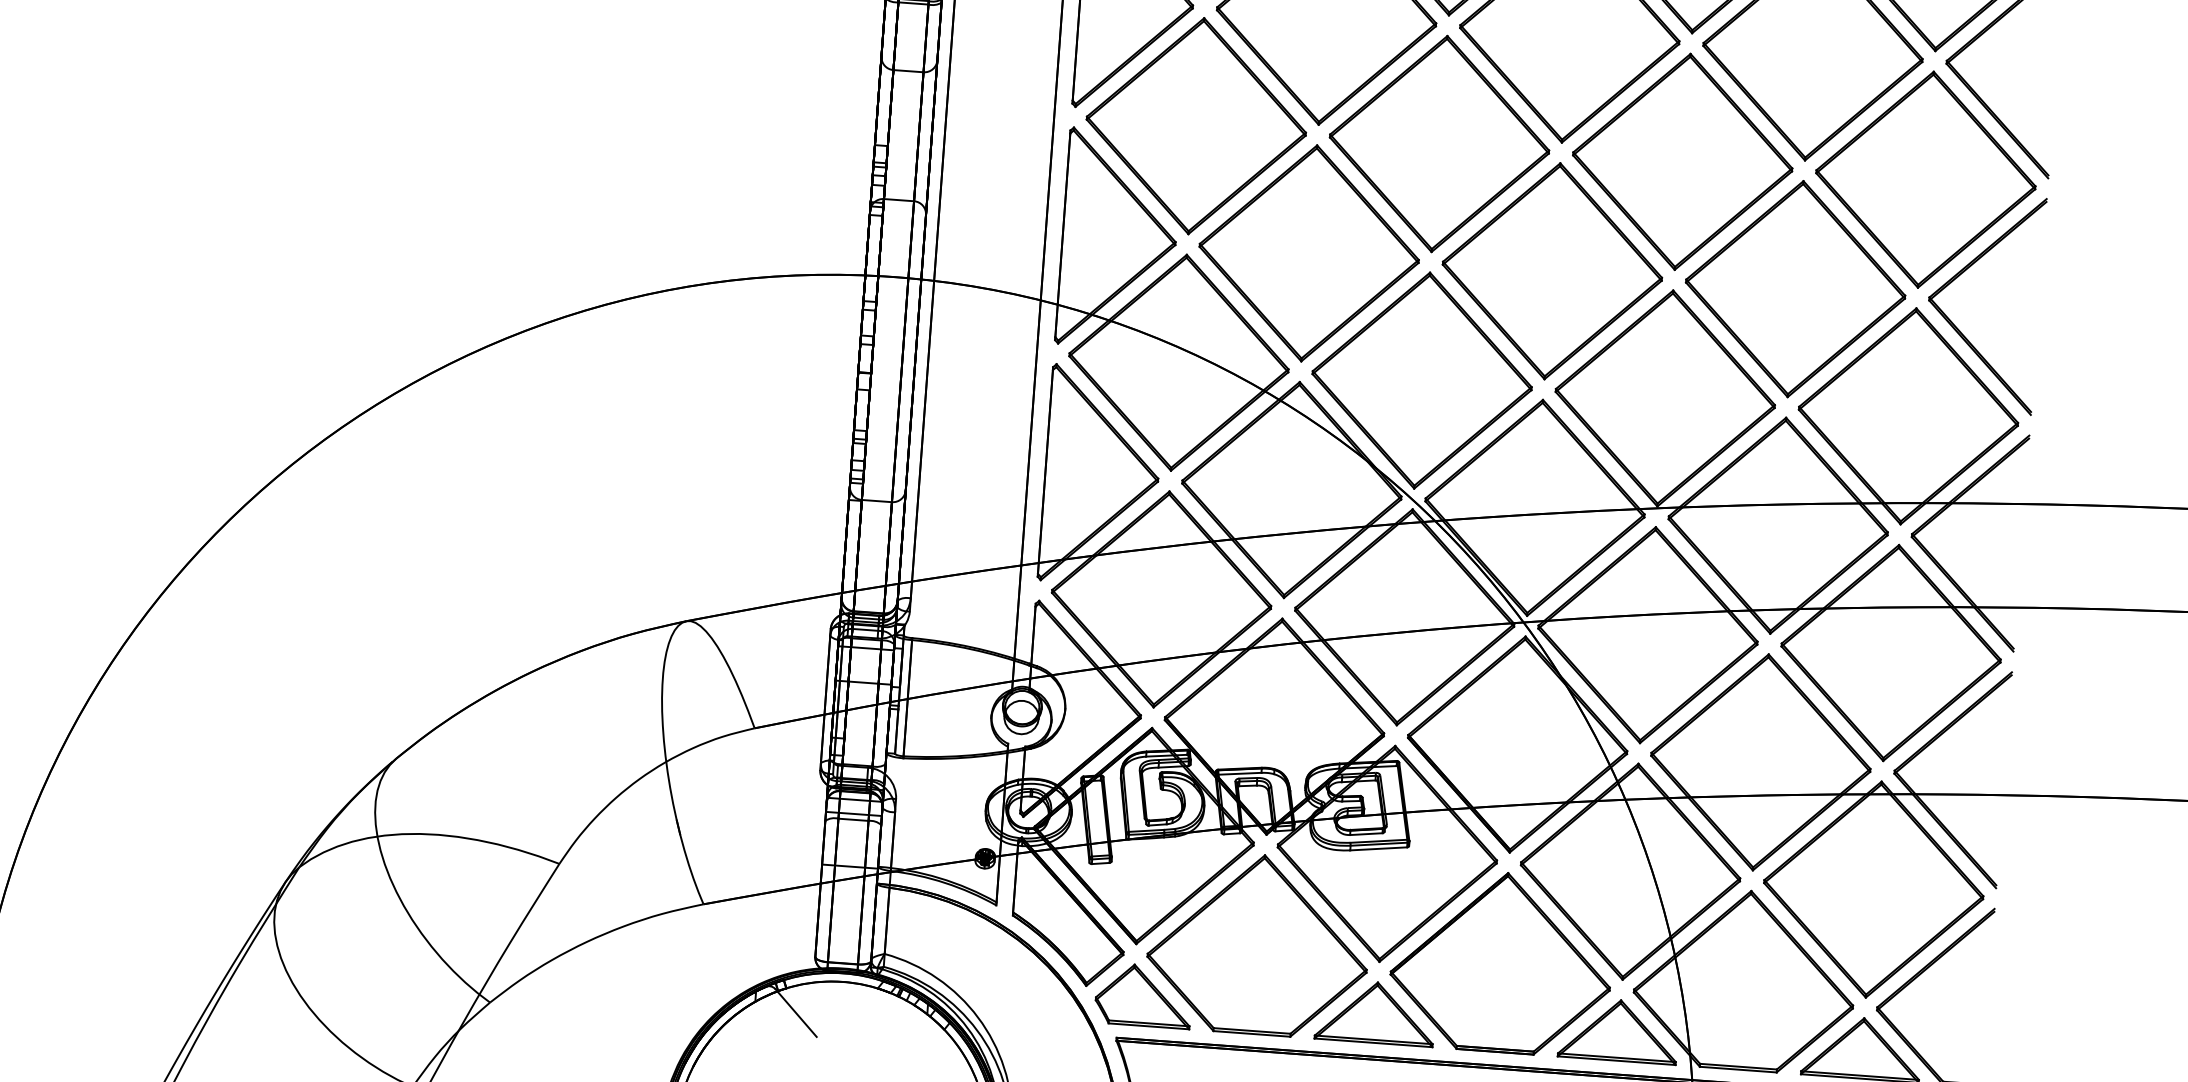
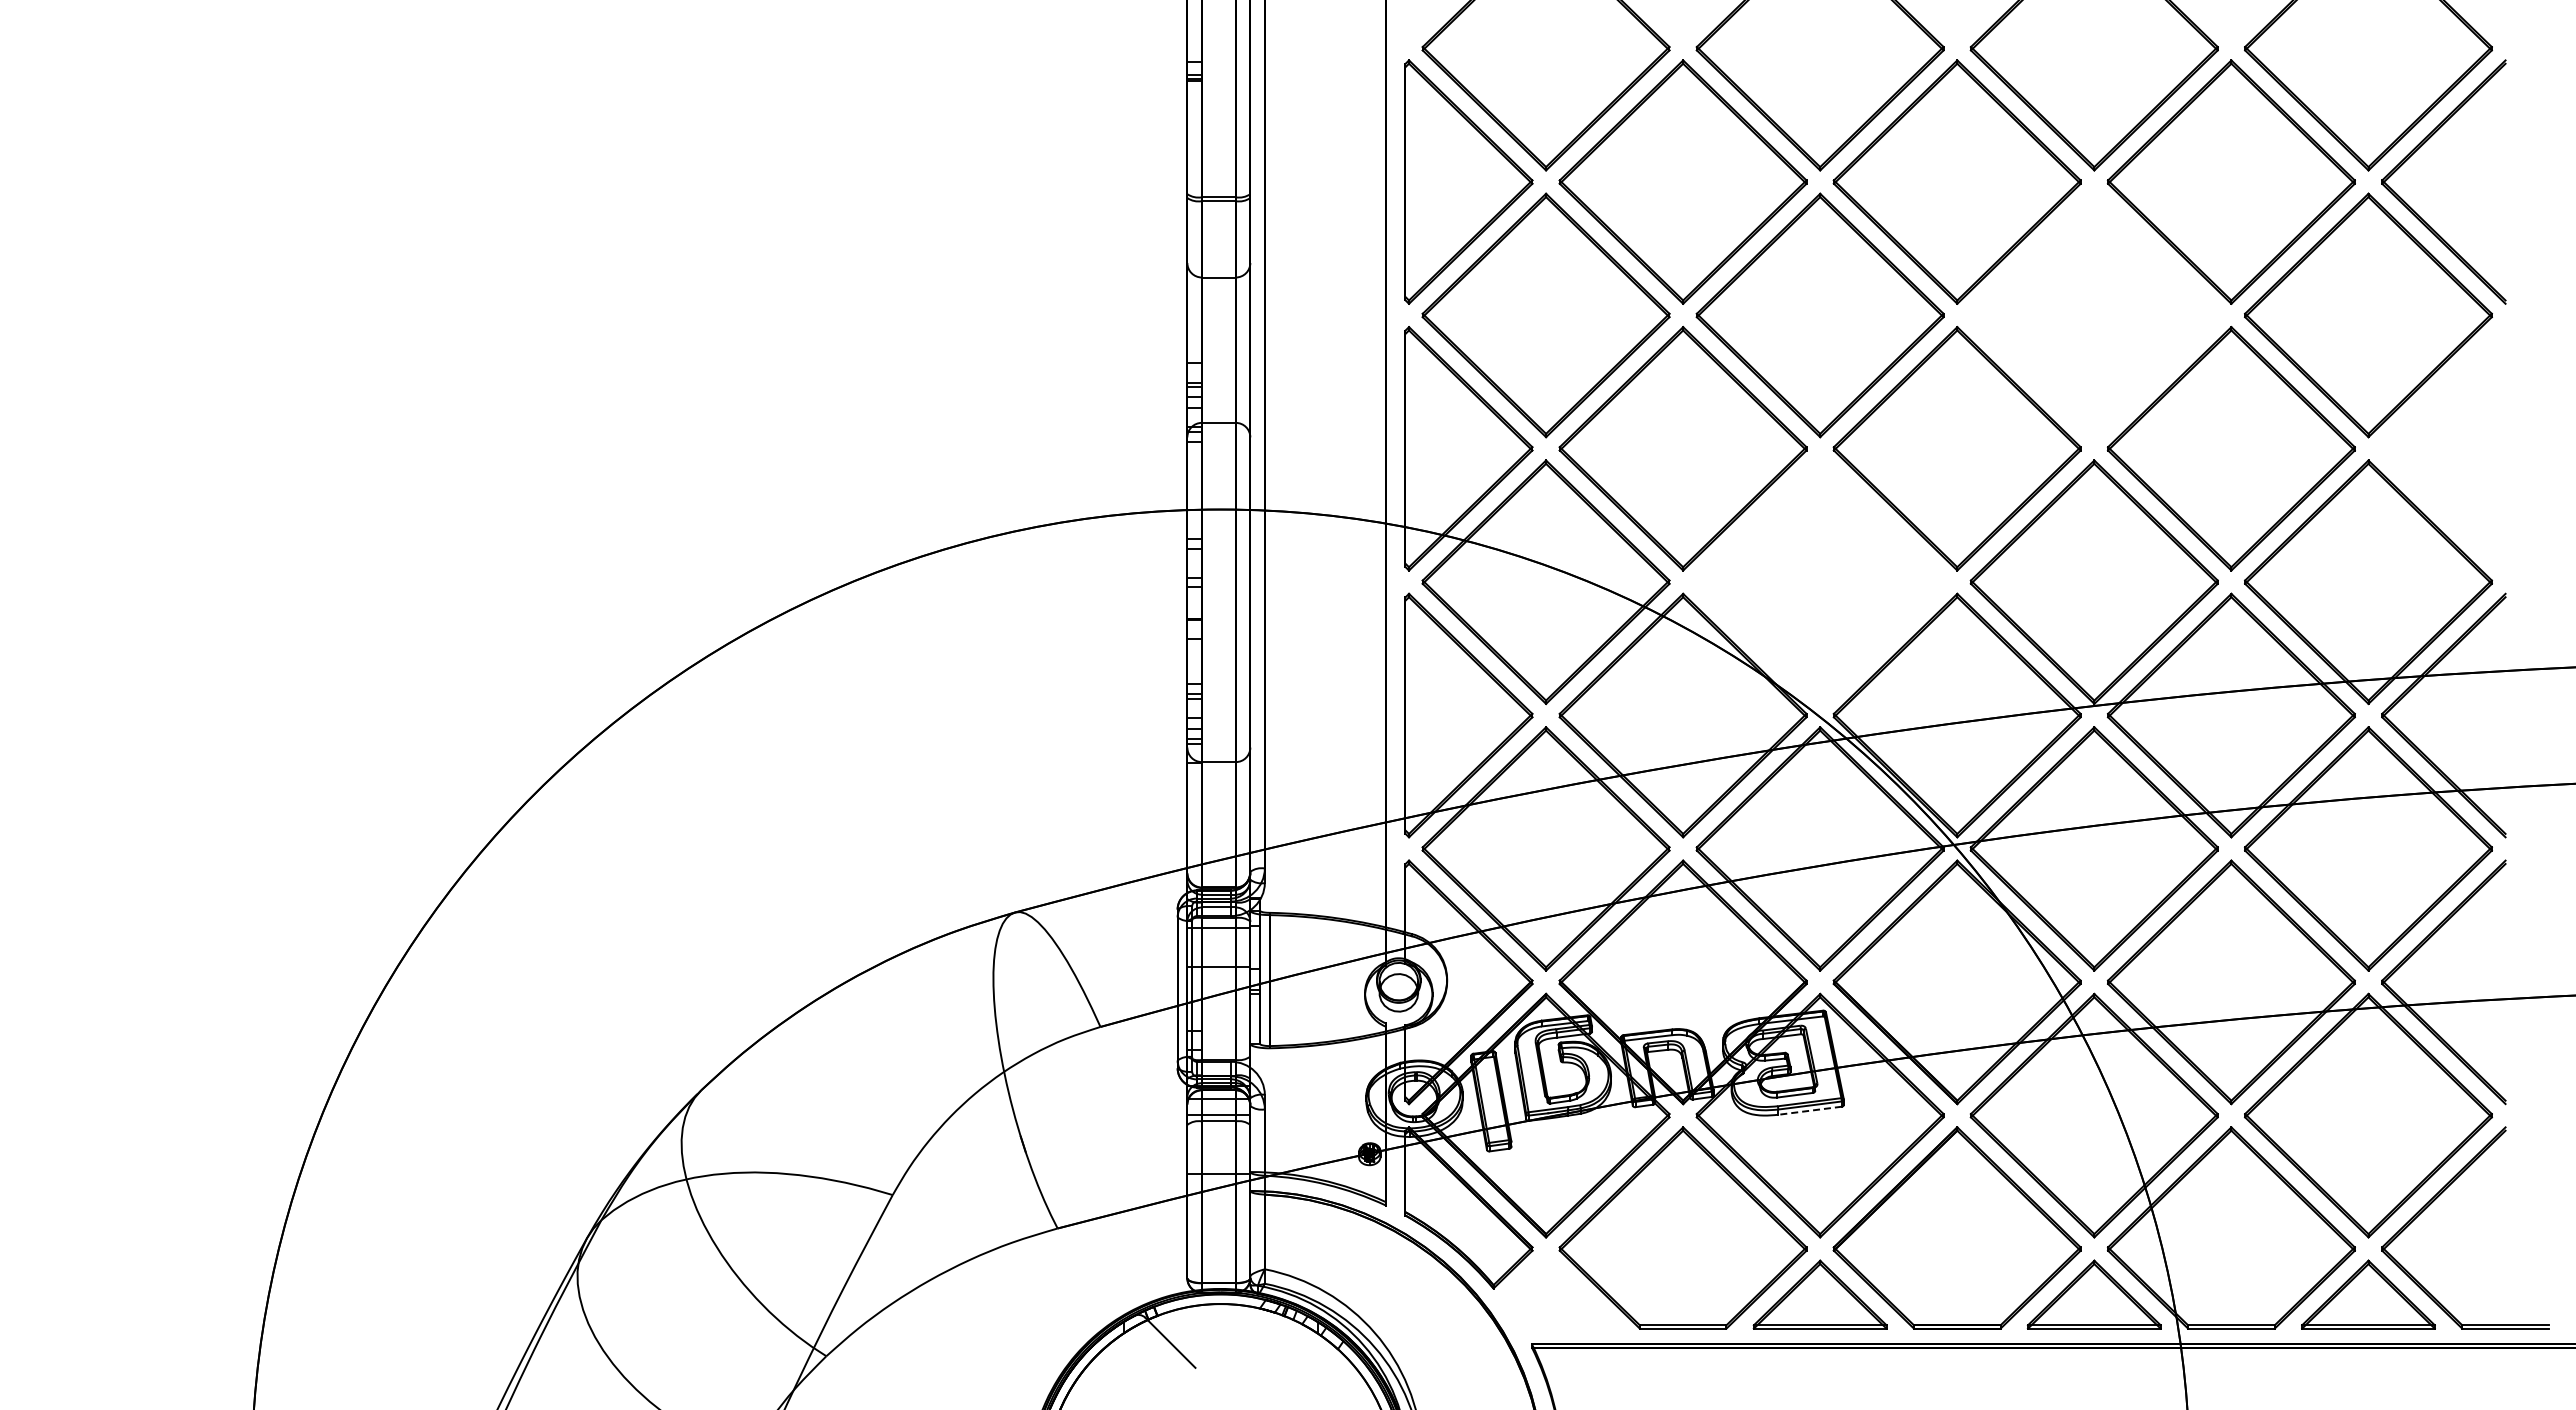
part: (1681, 161) -> (2093, 315), removed
part: (1960, 275) -> (2415, 419), removed
part: (1421, 380) -> (1819, 582), removed
line: (1379, 848) -> (1810, 1110), solid -> dashed
part: (1143, 995) -> (1558, 1294), removed

